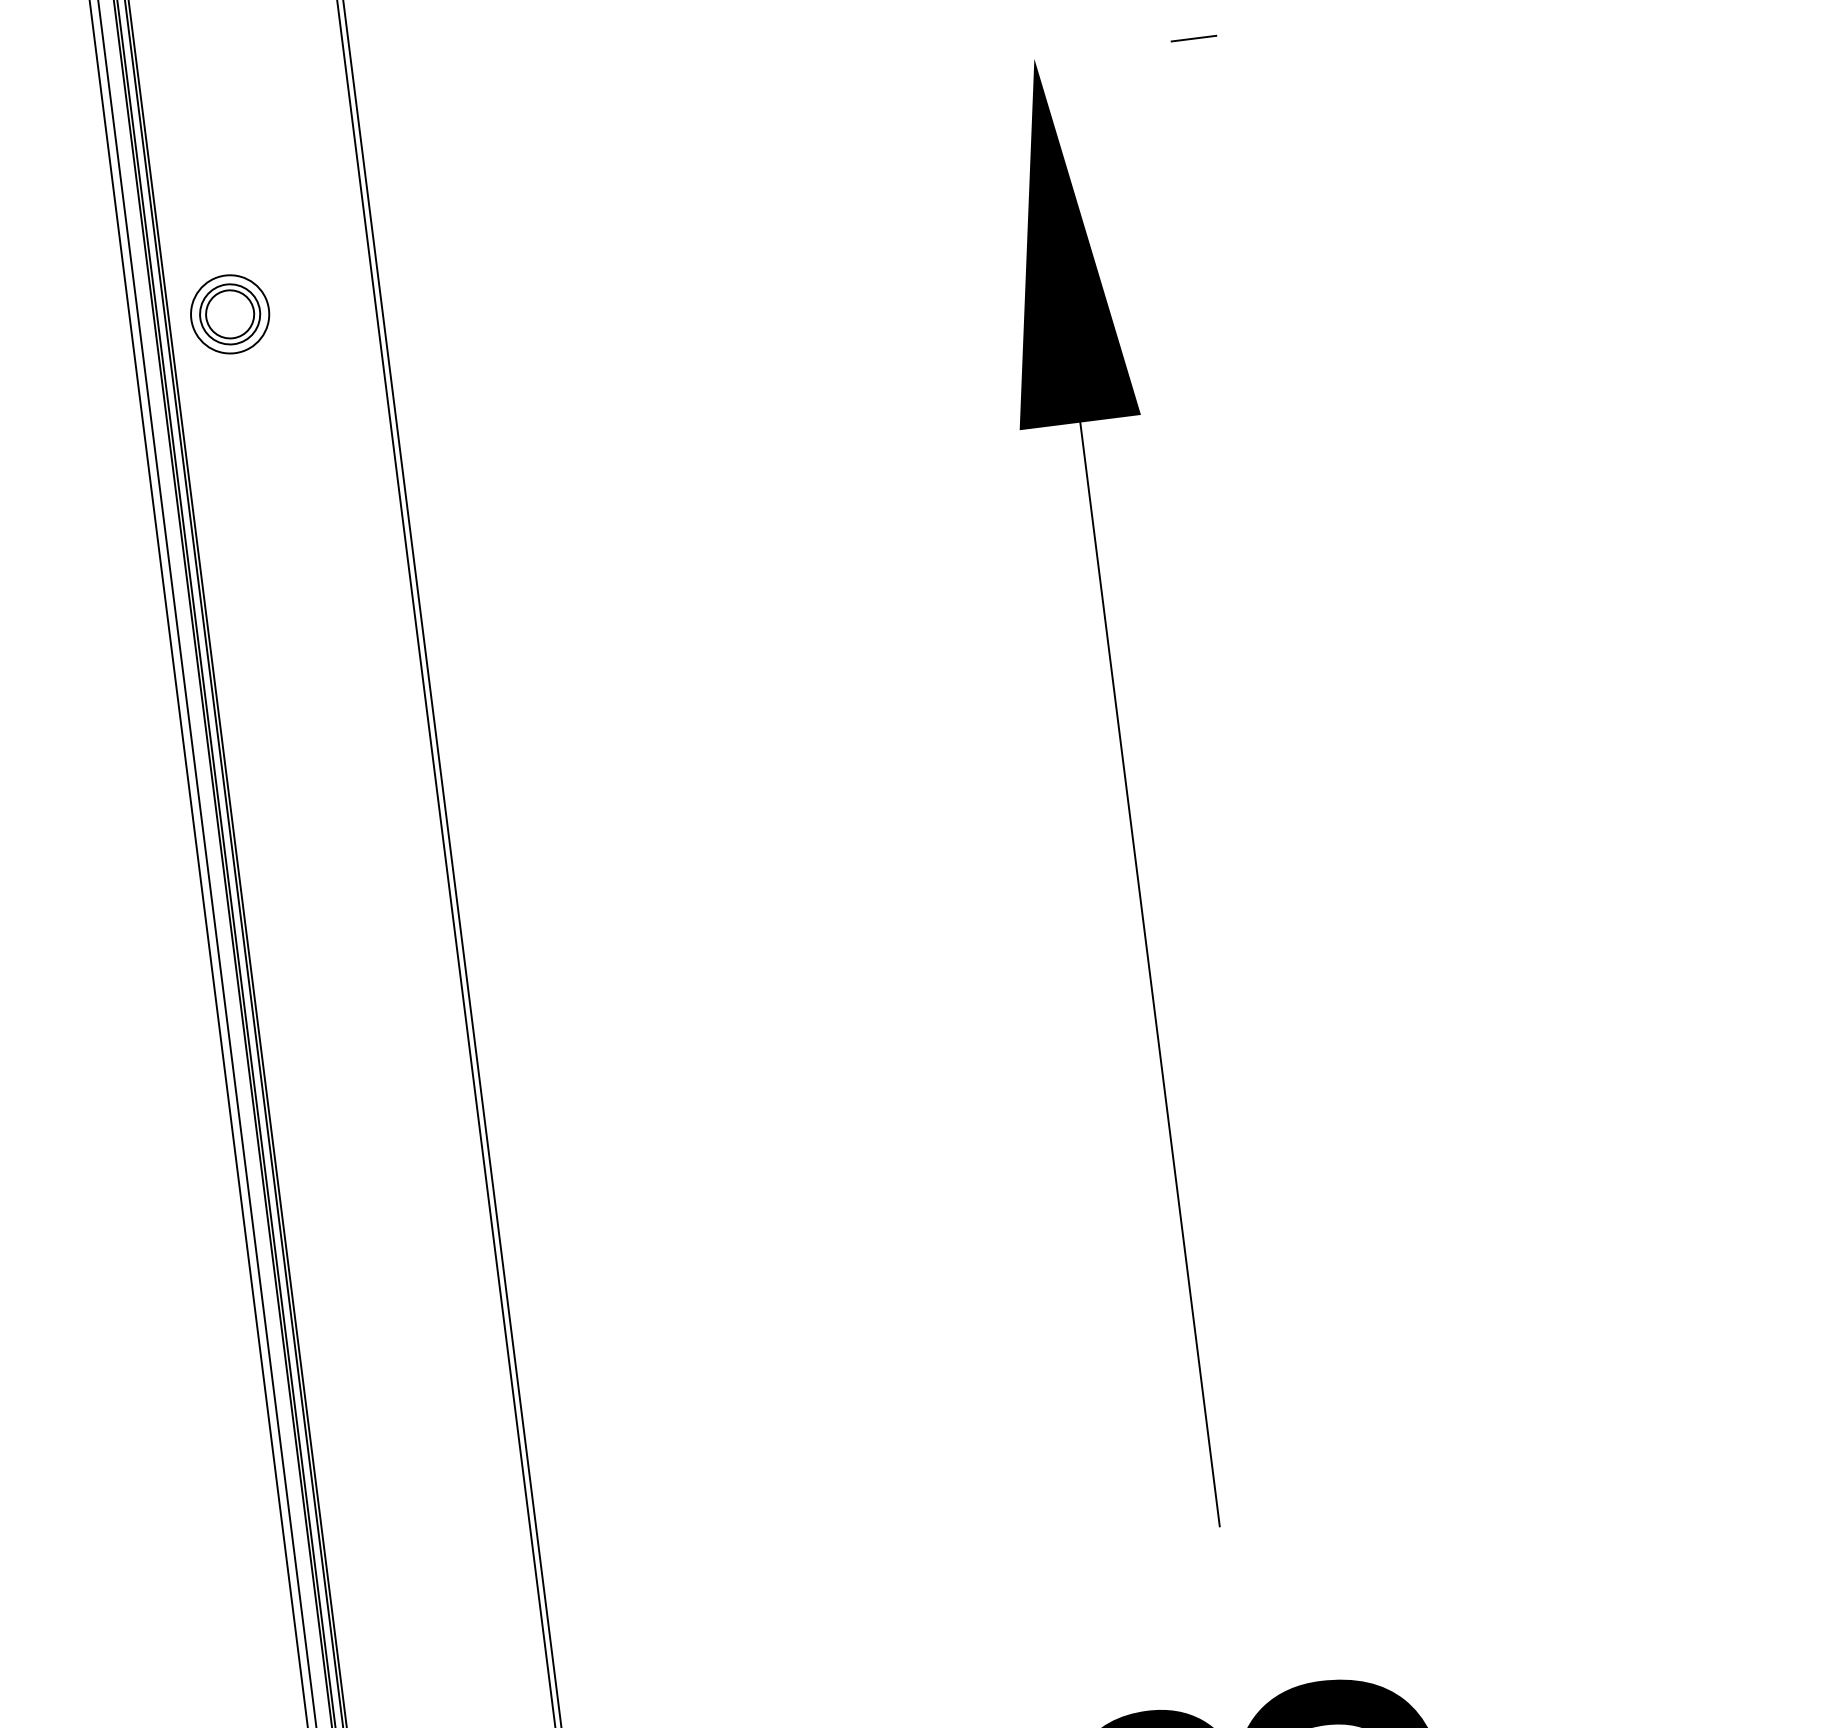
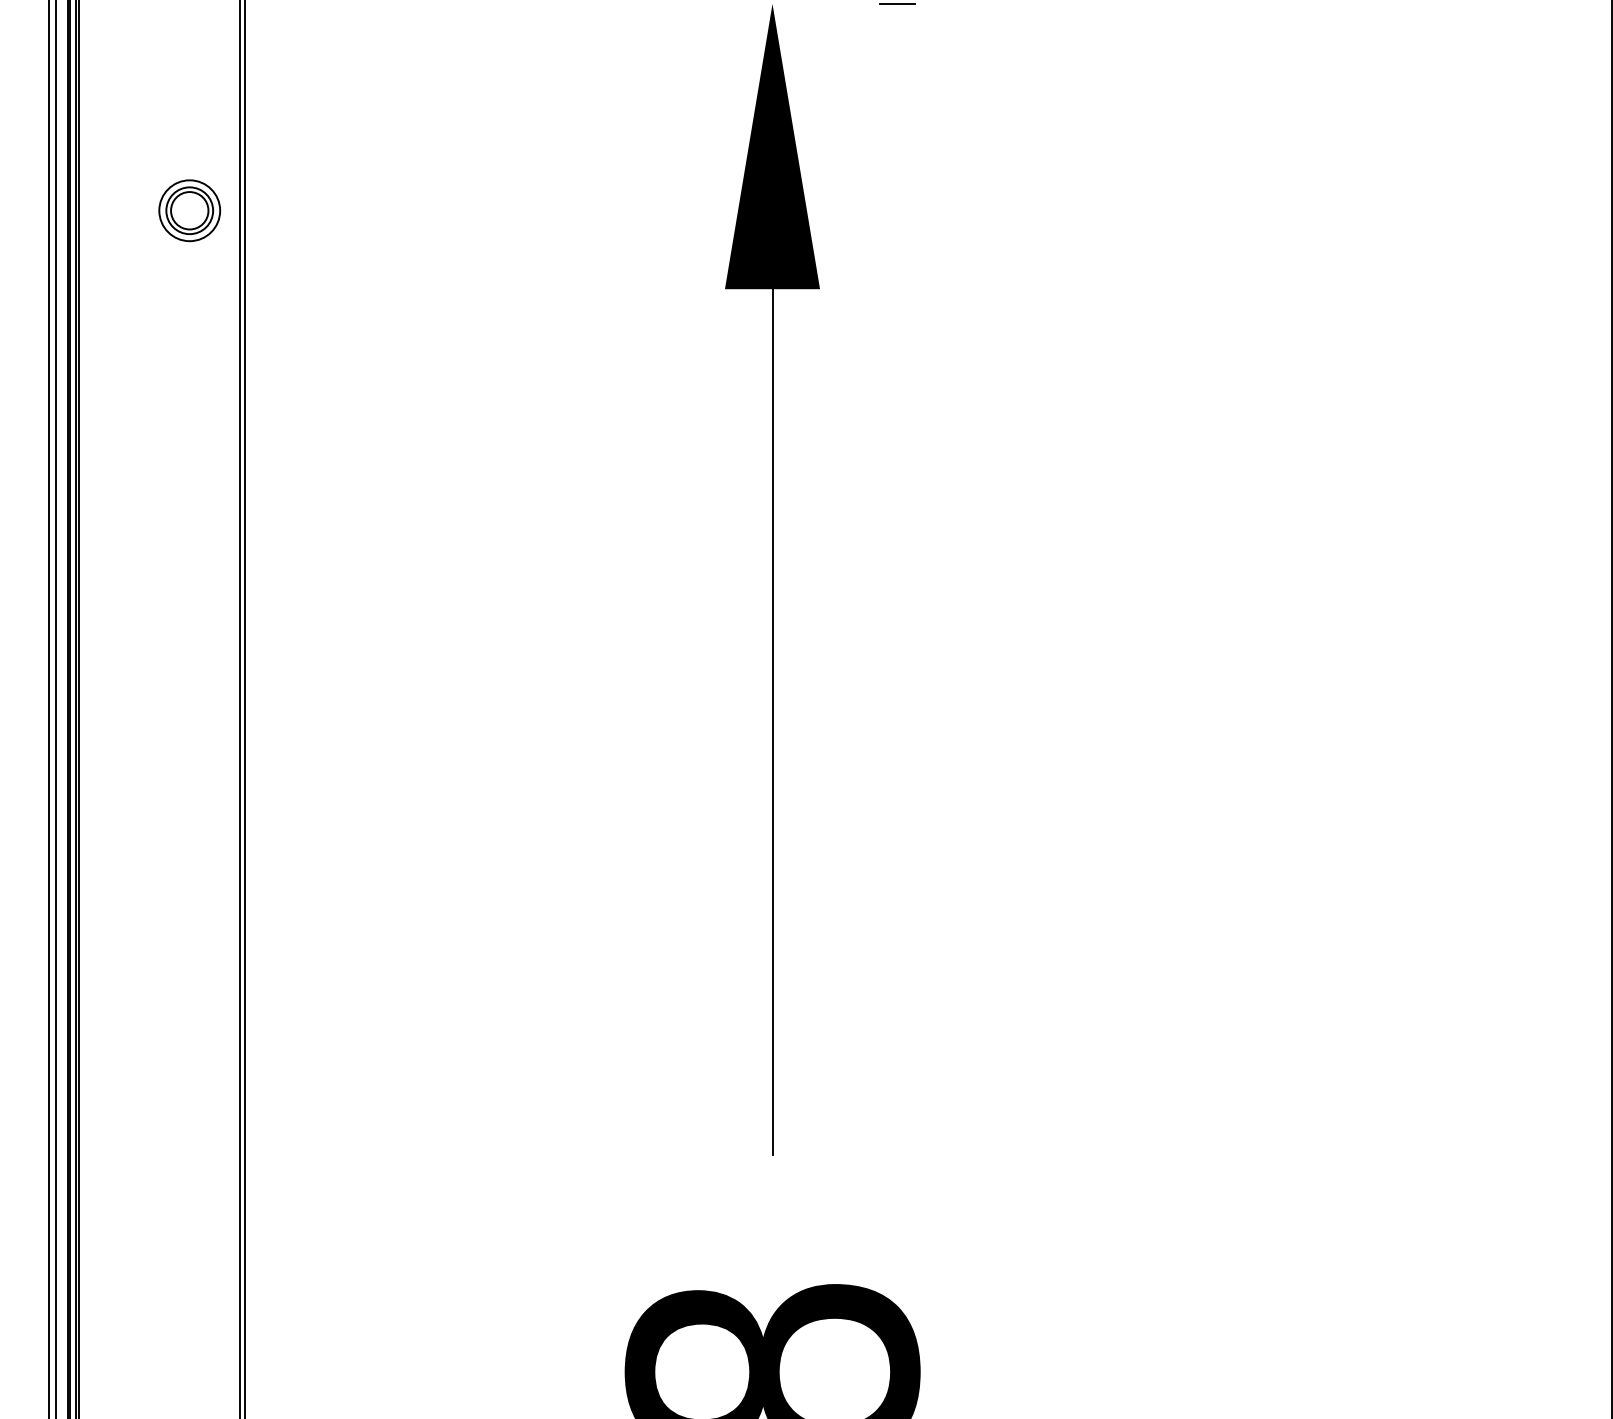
part: (229, 314) -> (189, 210), moved

